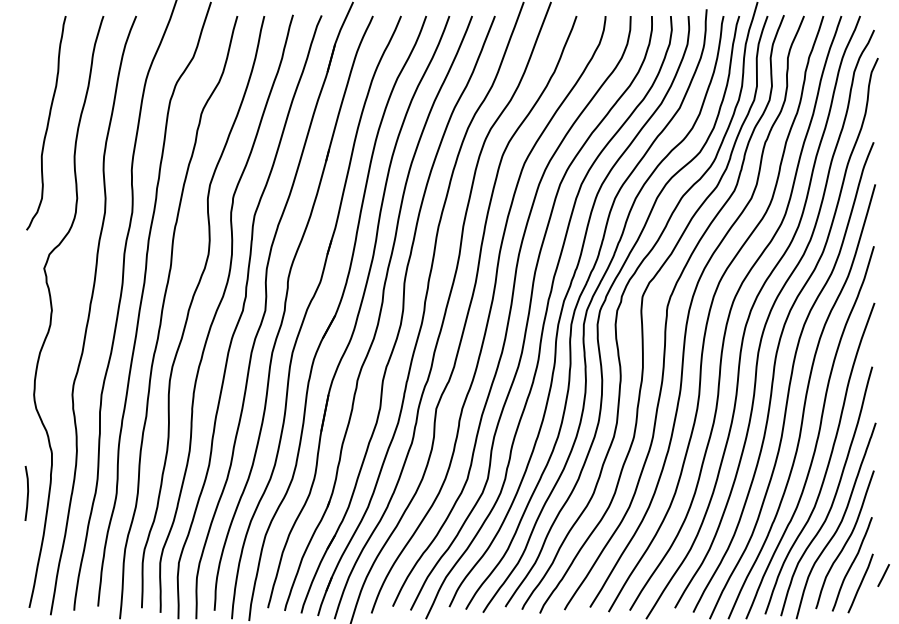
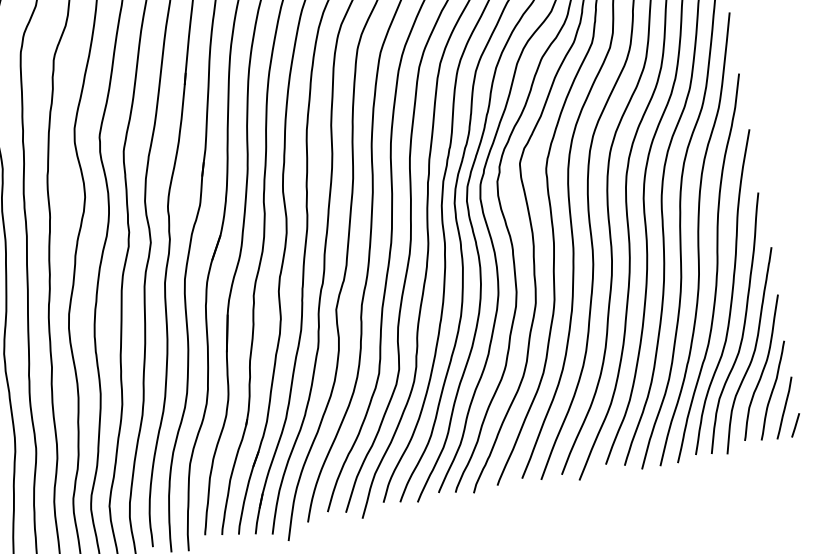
line: (883, 575) -> (795, 425), moved

